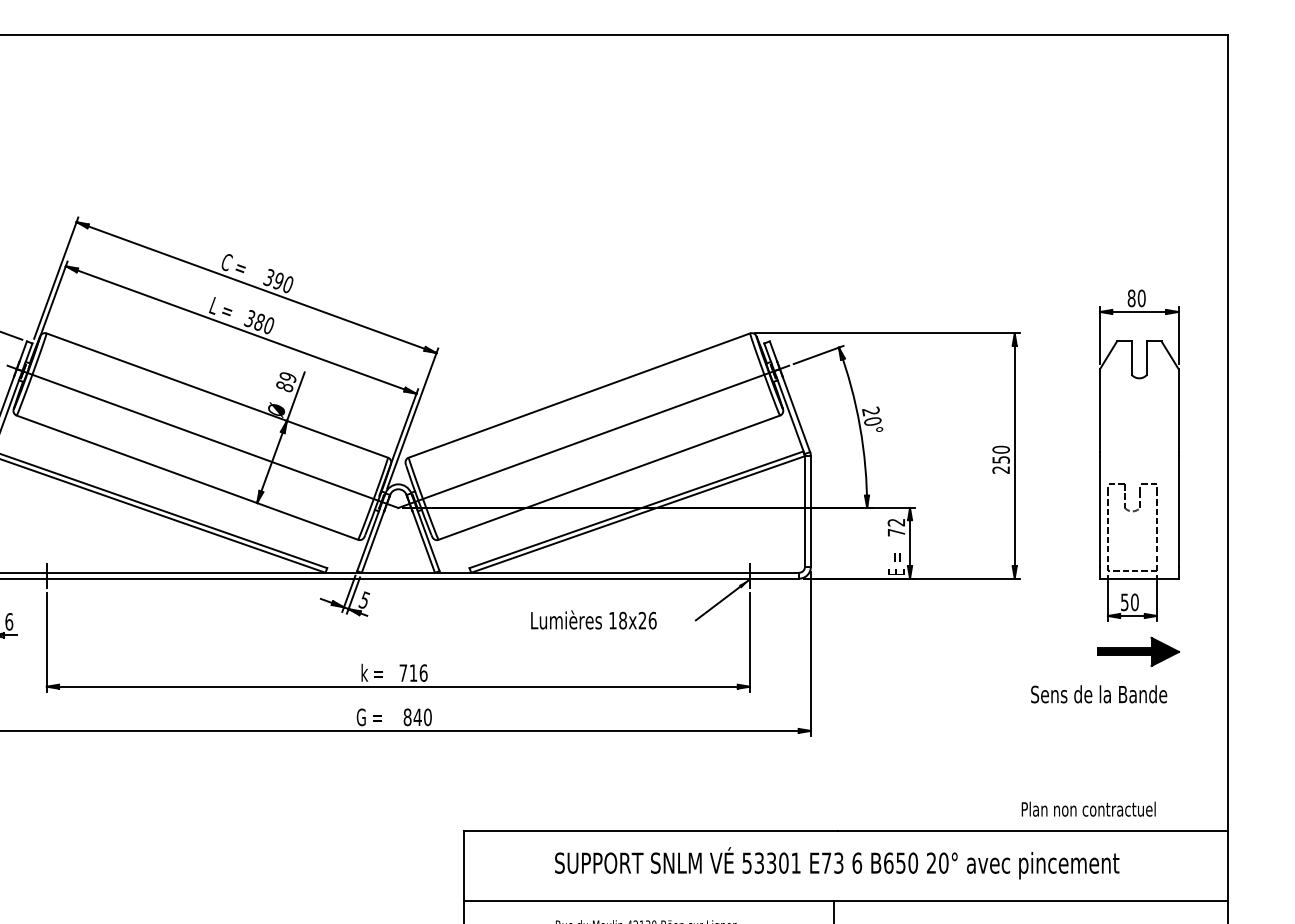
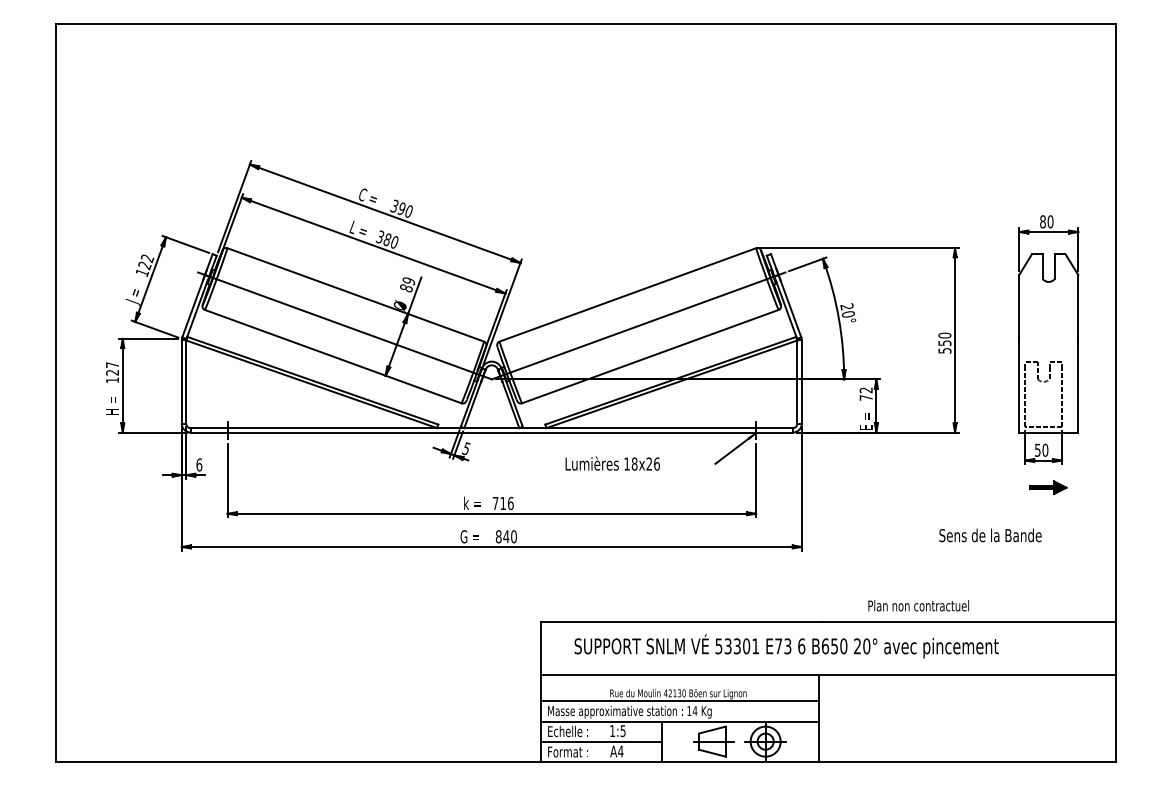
text: (1000, 469) -> (944, 350), 250 -> 550
text: (593, 619) -> (612, 463), moved
part: (1138, 651) -> (1048, 487), size x0.6
text: (1099, 694) -> (990, 535), moved
text: (1088, 808) -> (918, 605), moved
text: (836, 863) -> (786, 646), moved

